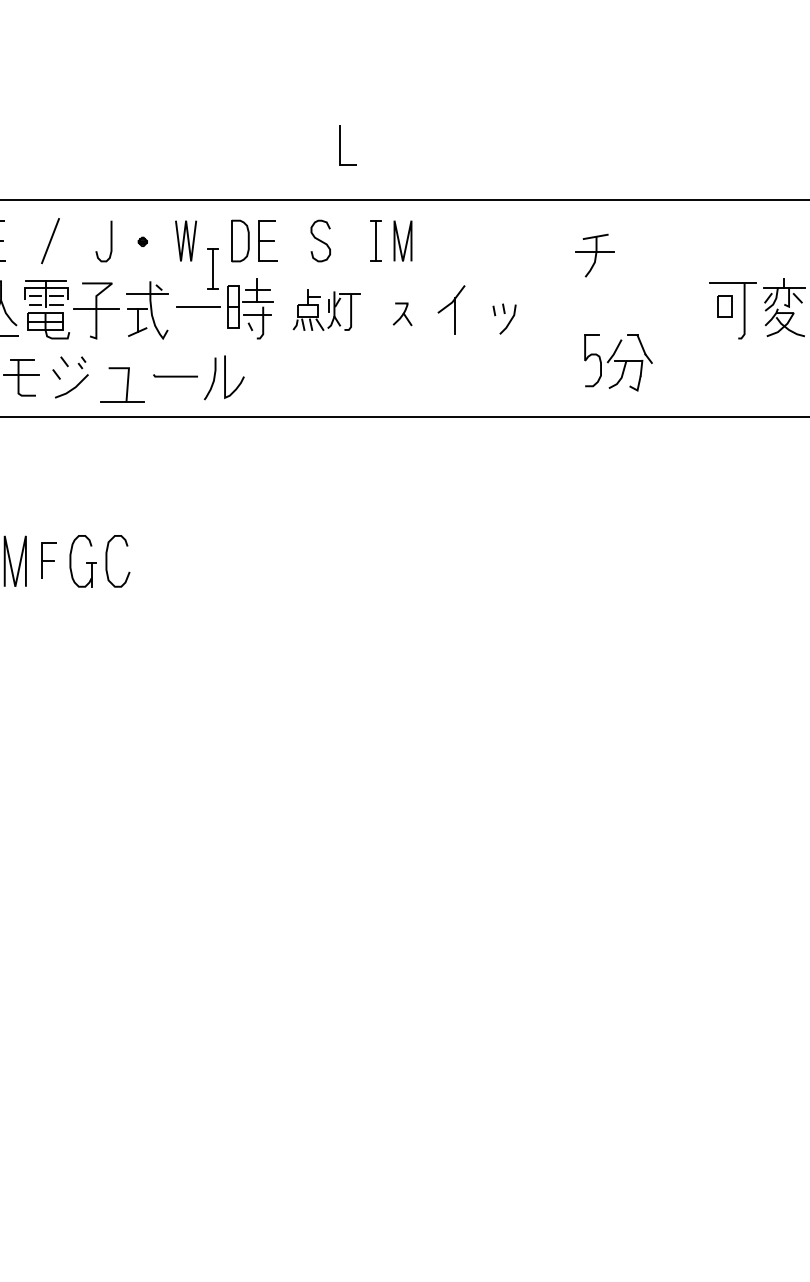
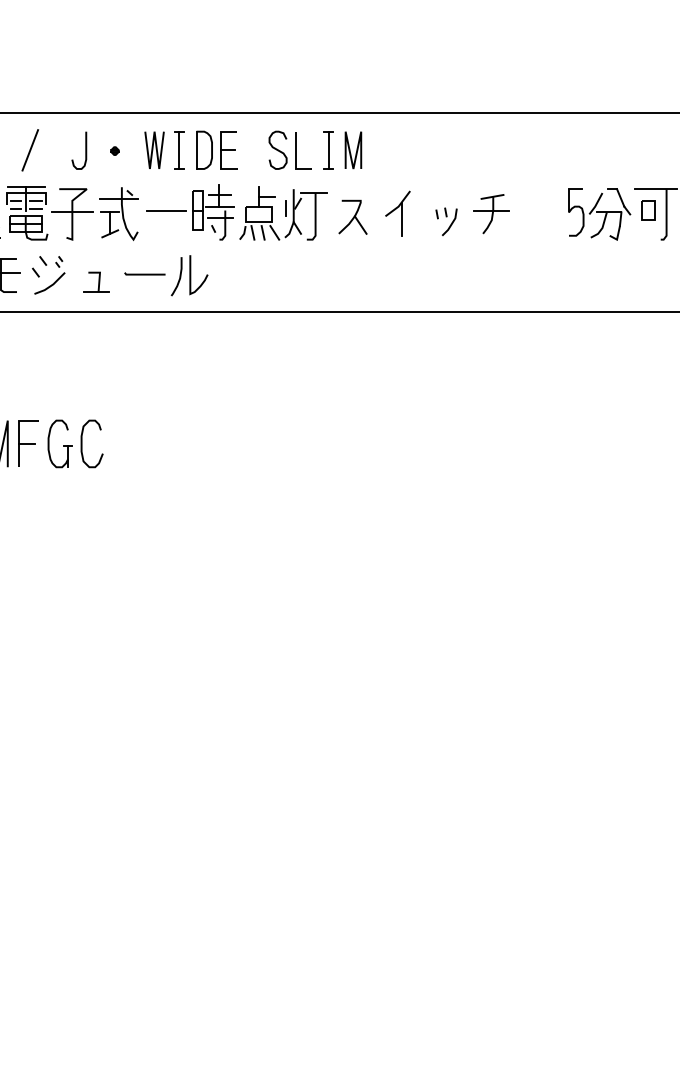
line: (340, 145) -> (296, 150), moved
part: (594, 255) -> (491, 213), moved
part: (212, 268) -> (178, 149), moved
part: (326, 309) -> (283, 213), size x1.43
part: (402, 314) -> (352, 217), size x1.67
part: (618, 362) -> (599, 213), moved
part: (122, 384) -> (96, 281), size x0.62
part: (48, 560) -> (28, 443), size x1.43

